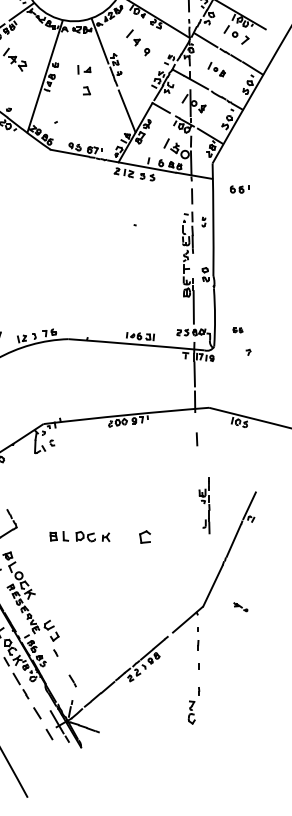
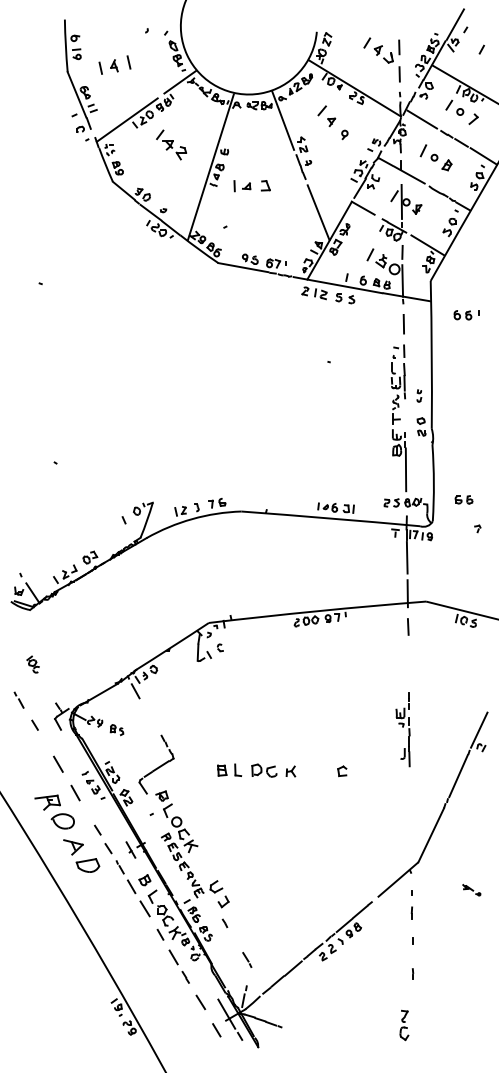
part: (216, 69) -> (435, 157), size x1.43
part: (84, 70) -> (242, 186), moved
part: (204, 221) -> (419, 395), moved
part: (237, 329) -> (463, 499), size x1.43
line: (197, 438) -> (408, 626), moved
part: (204, 505) -> (402, 729), moved
part: (145, 537) -> (342, 771), size x0.62
part: (240, 607) -> (471, 890), moved
part: (191, 712) -> (404, 1025), moved

